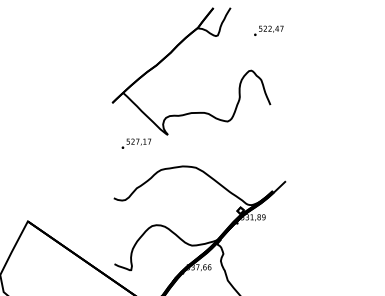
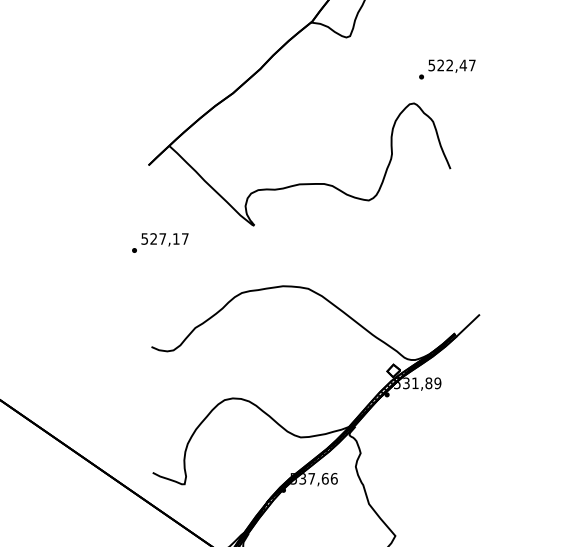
text: (268, 30) -> (446, 68), moved
text: (136, 143) -> (160, 242), moved

